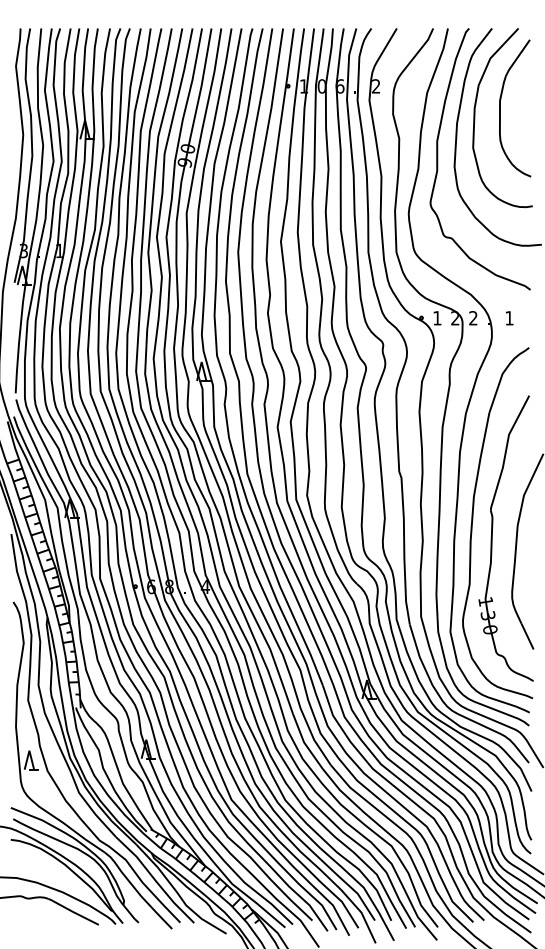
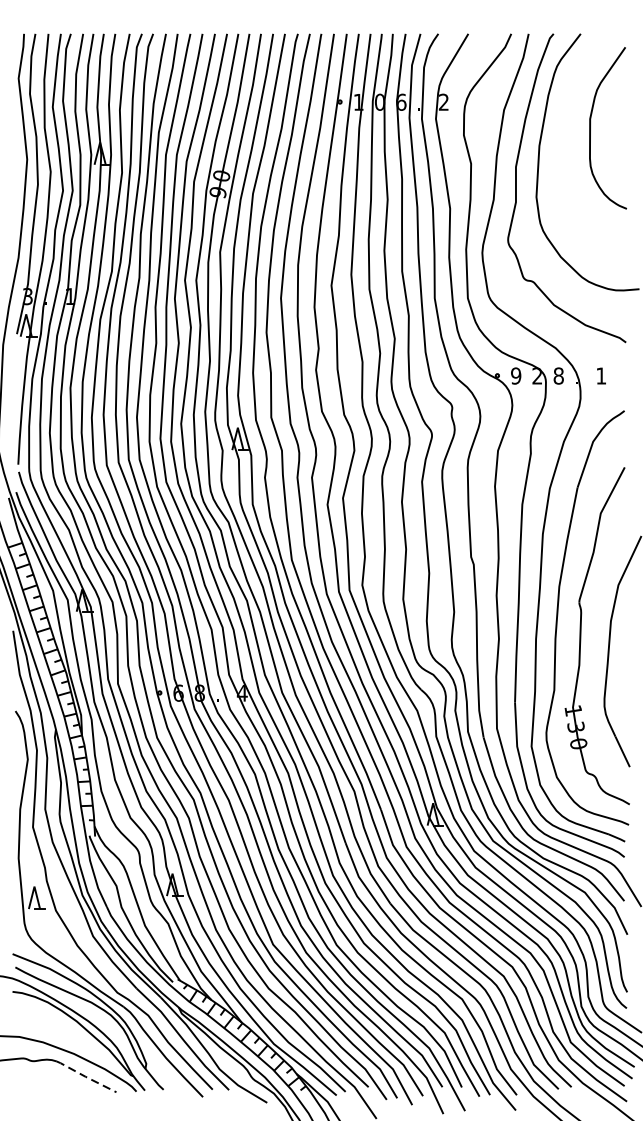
curve: (475, 118) -> (561, 140), removed
text: (437, 318) -> (516, 376), 1 -> 9
text: (473, 318) -> (558, 376), 2 -> 8
line: (72, 911) -> (85, 1076), solid -> dashed

